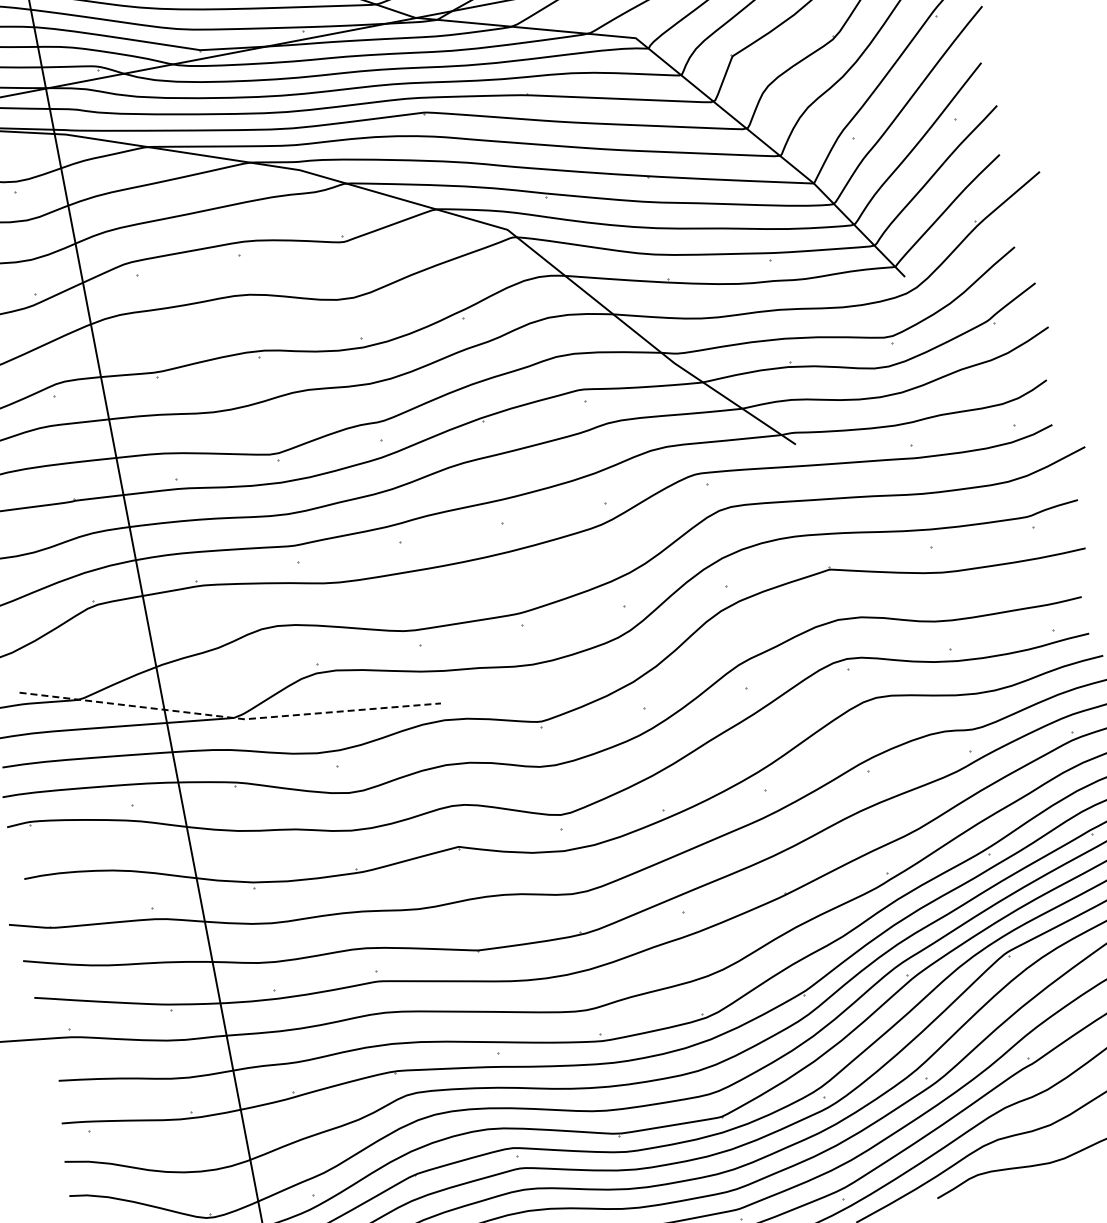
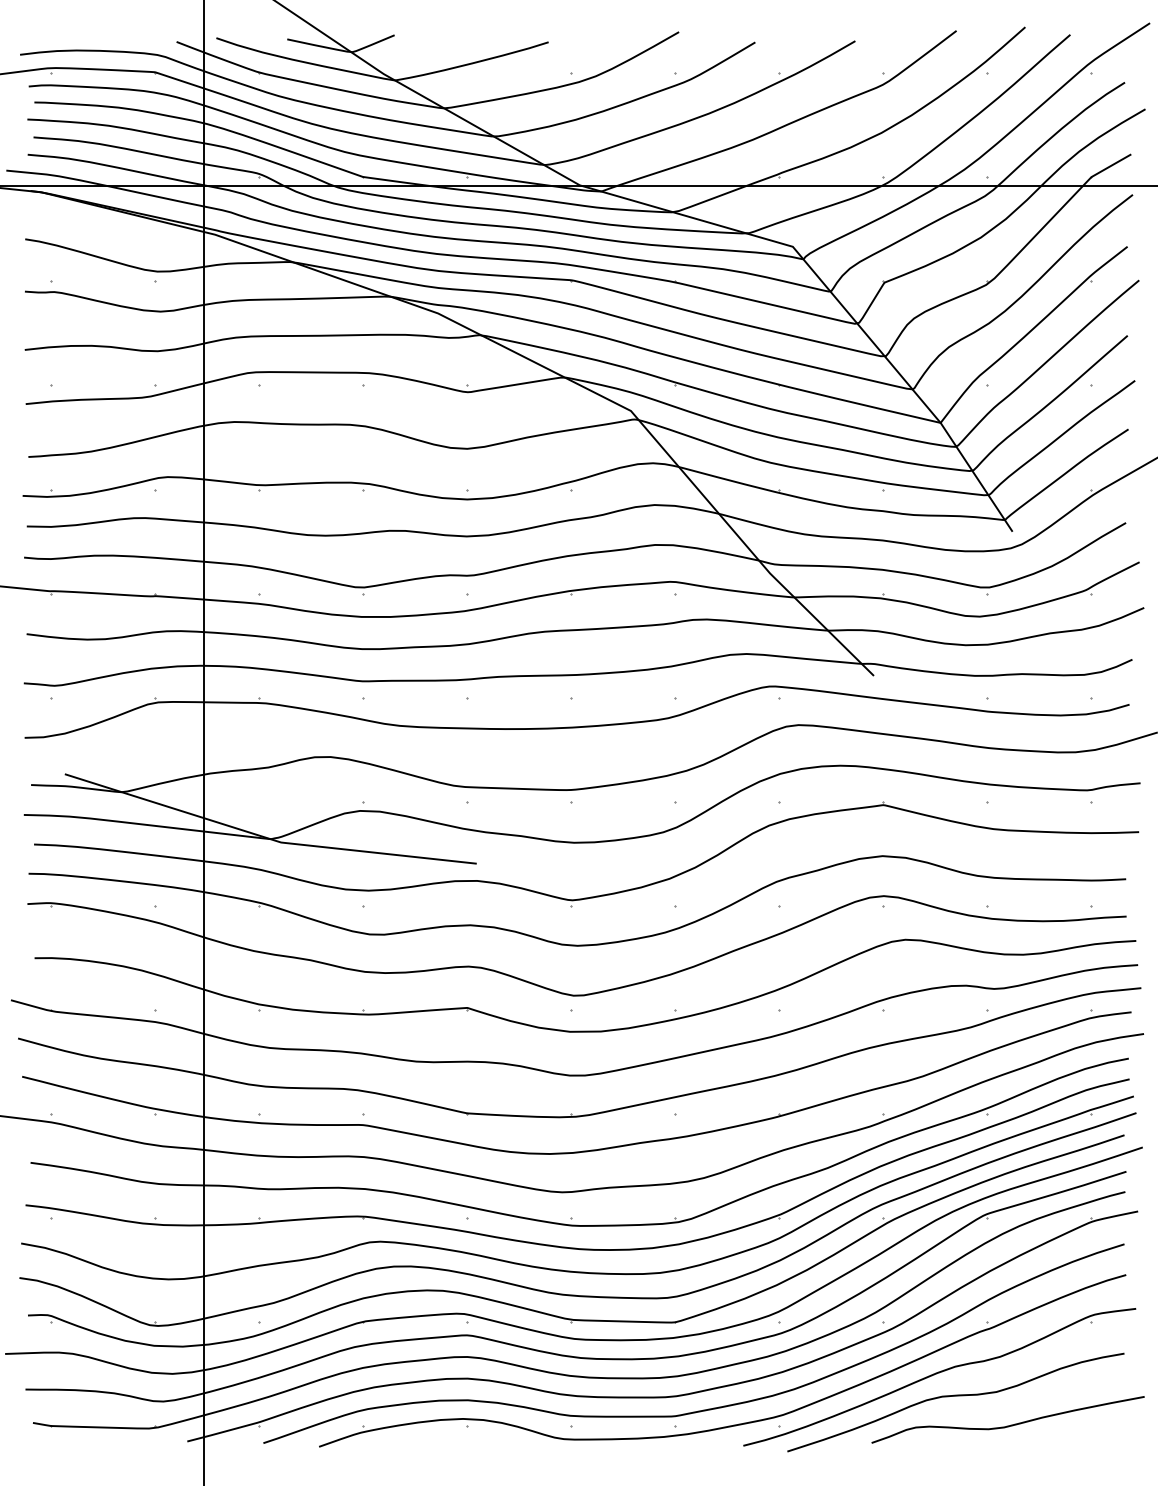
line: (230, 717) -> (267, 838), dashed -> solid

